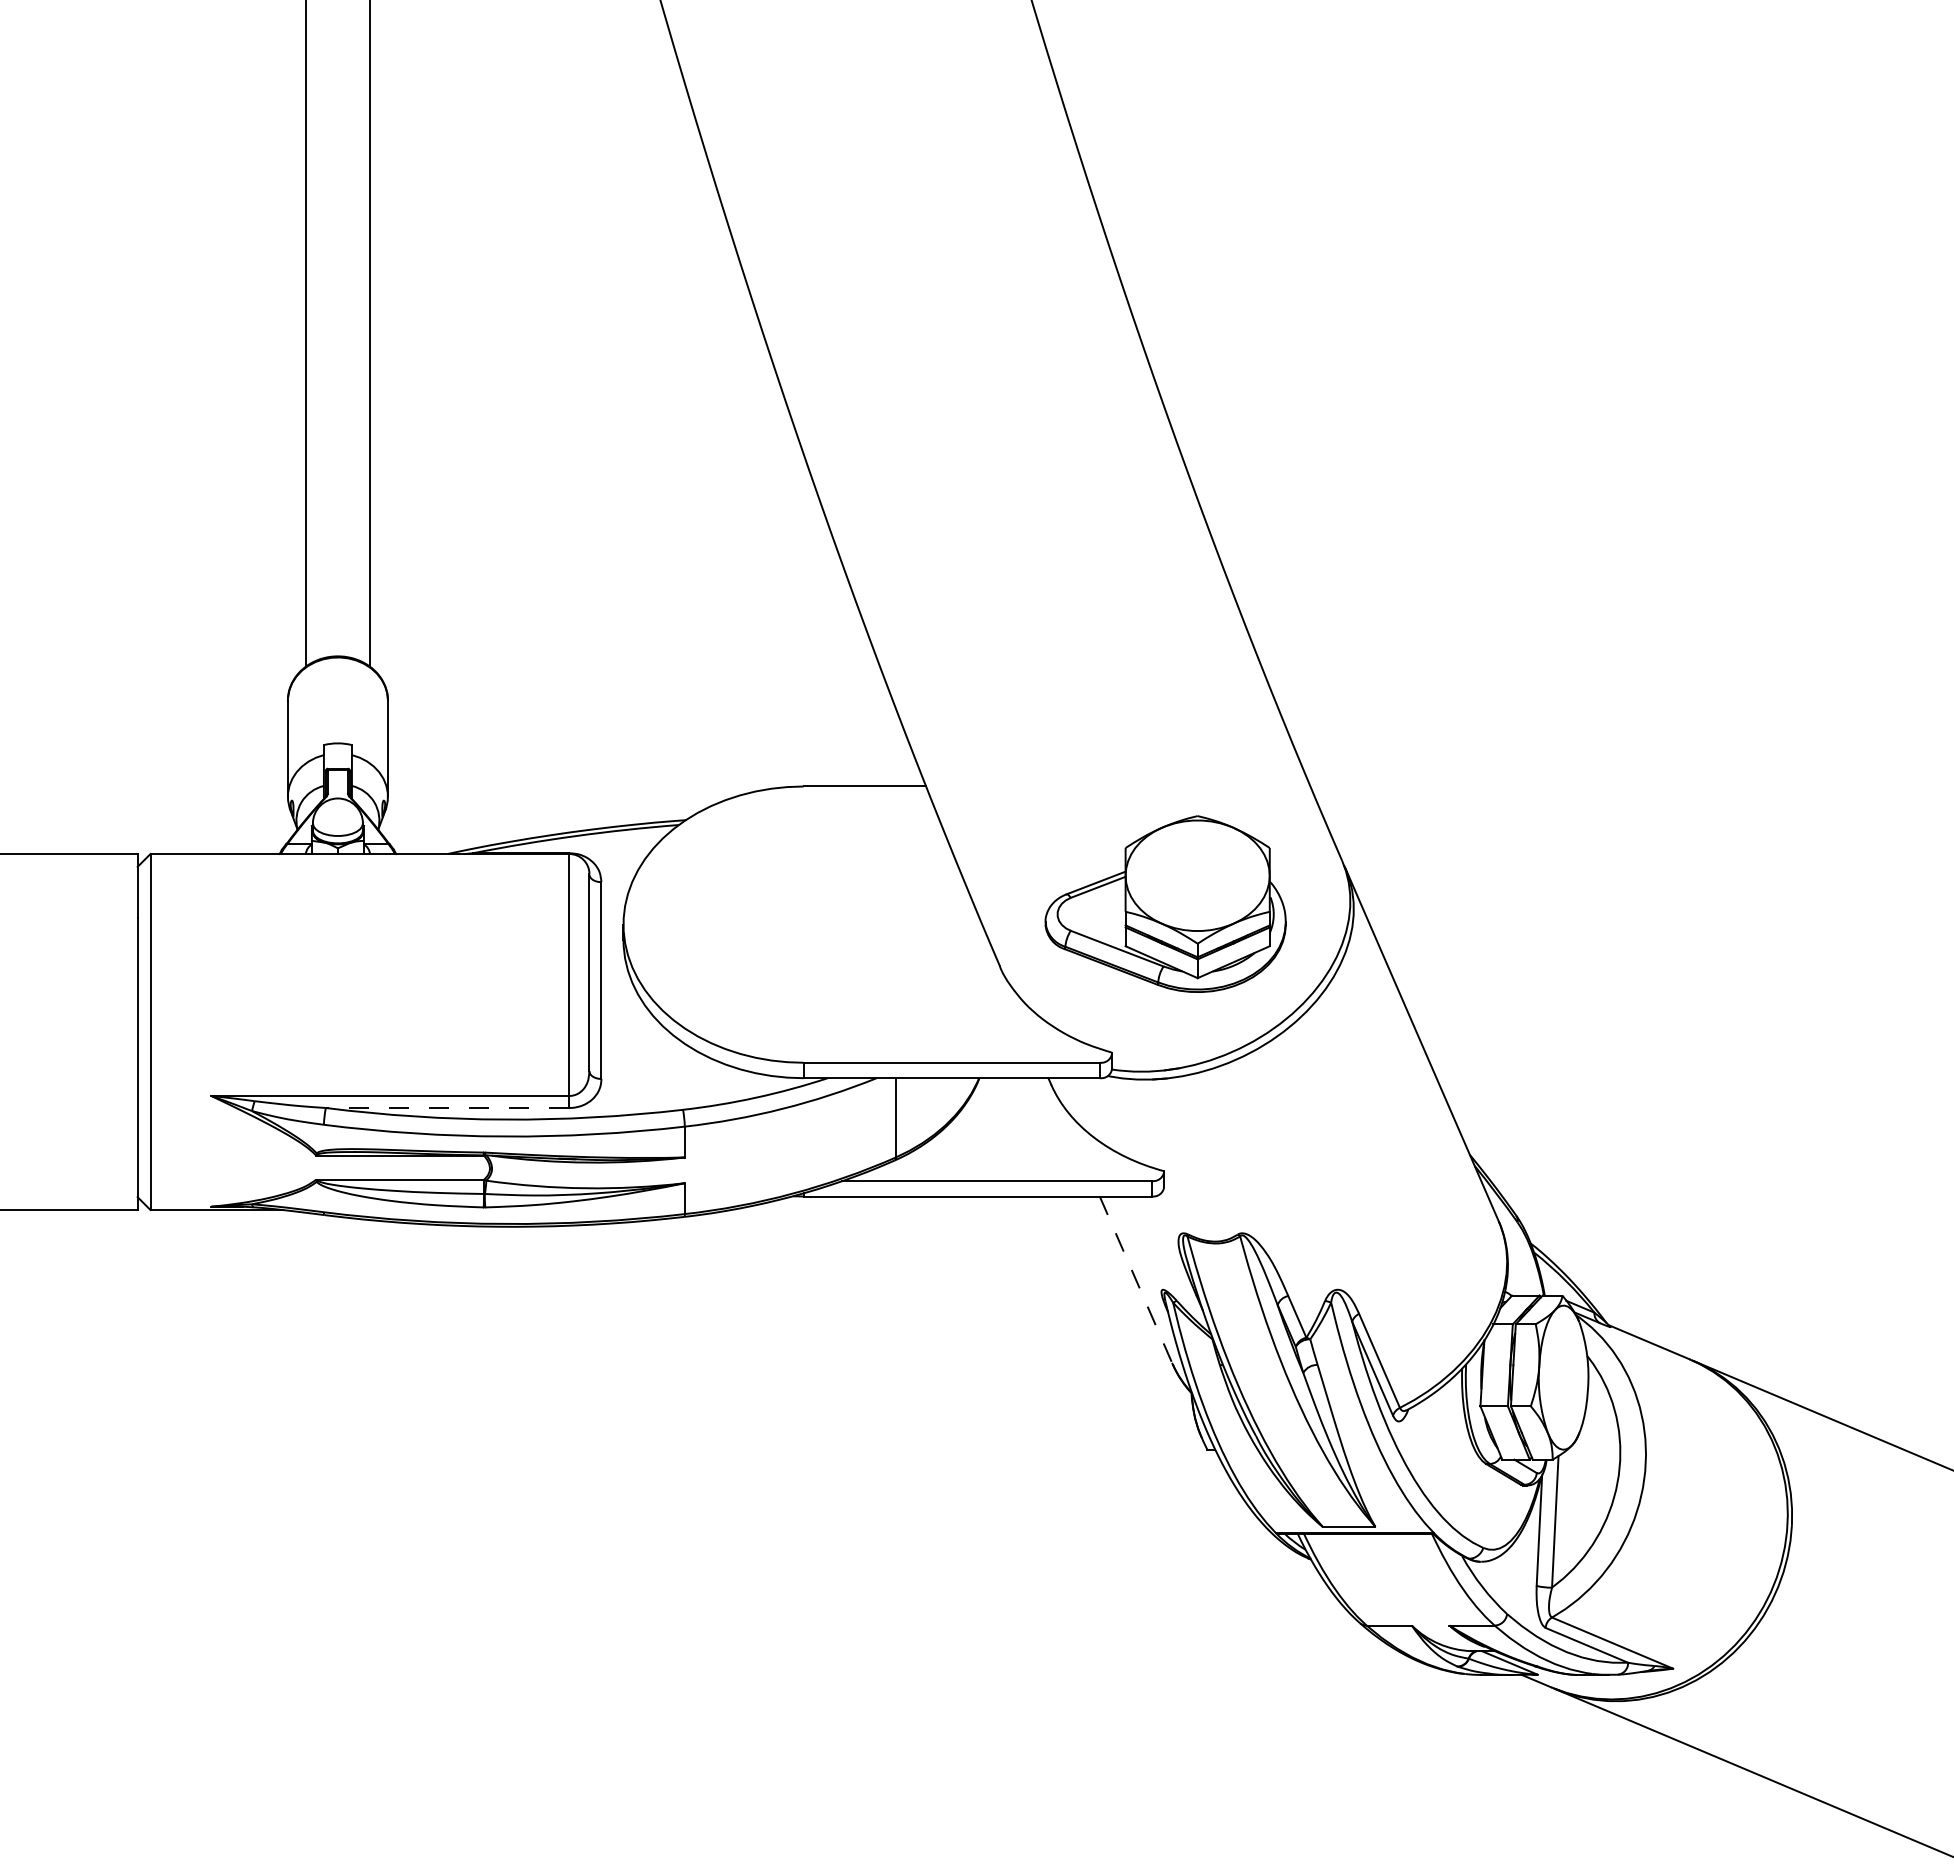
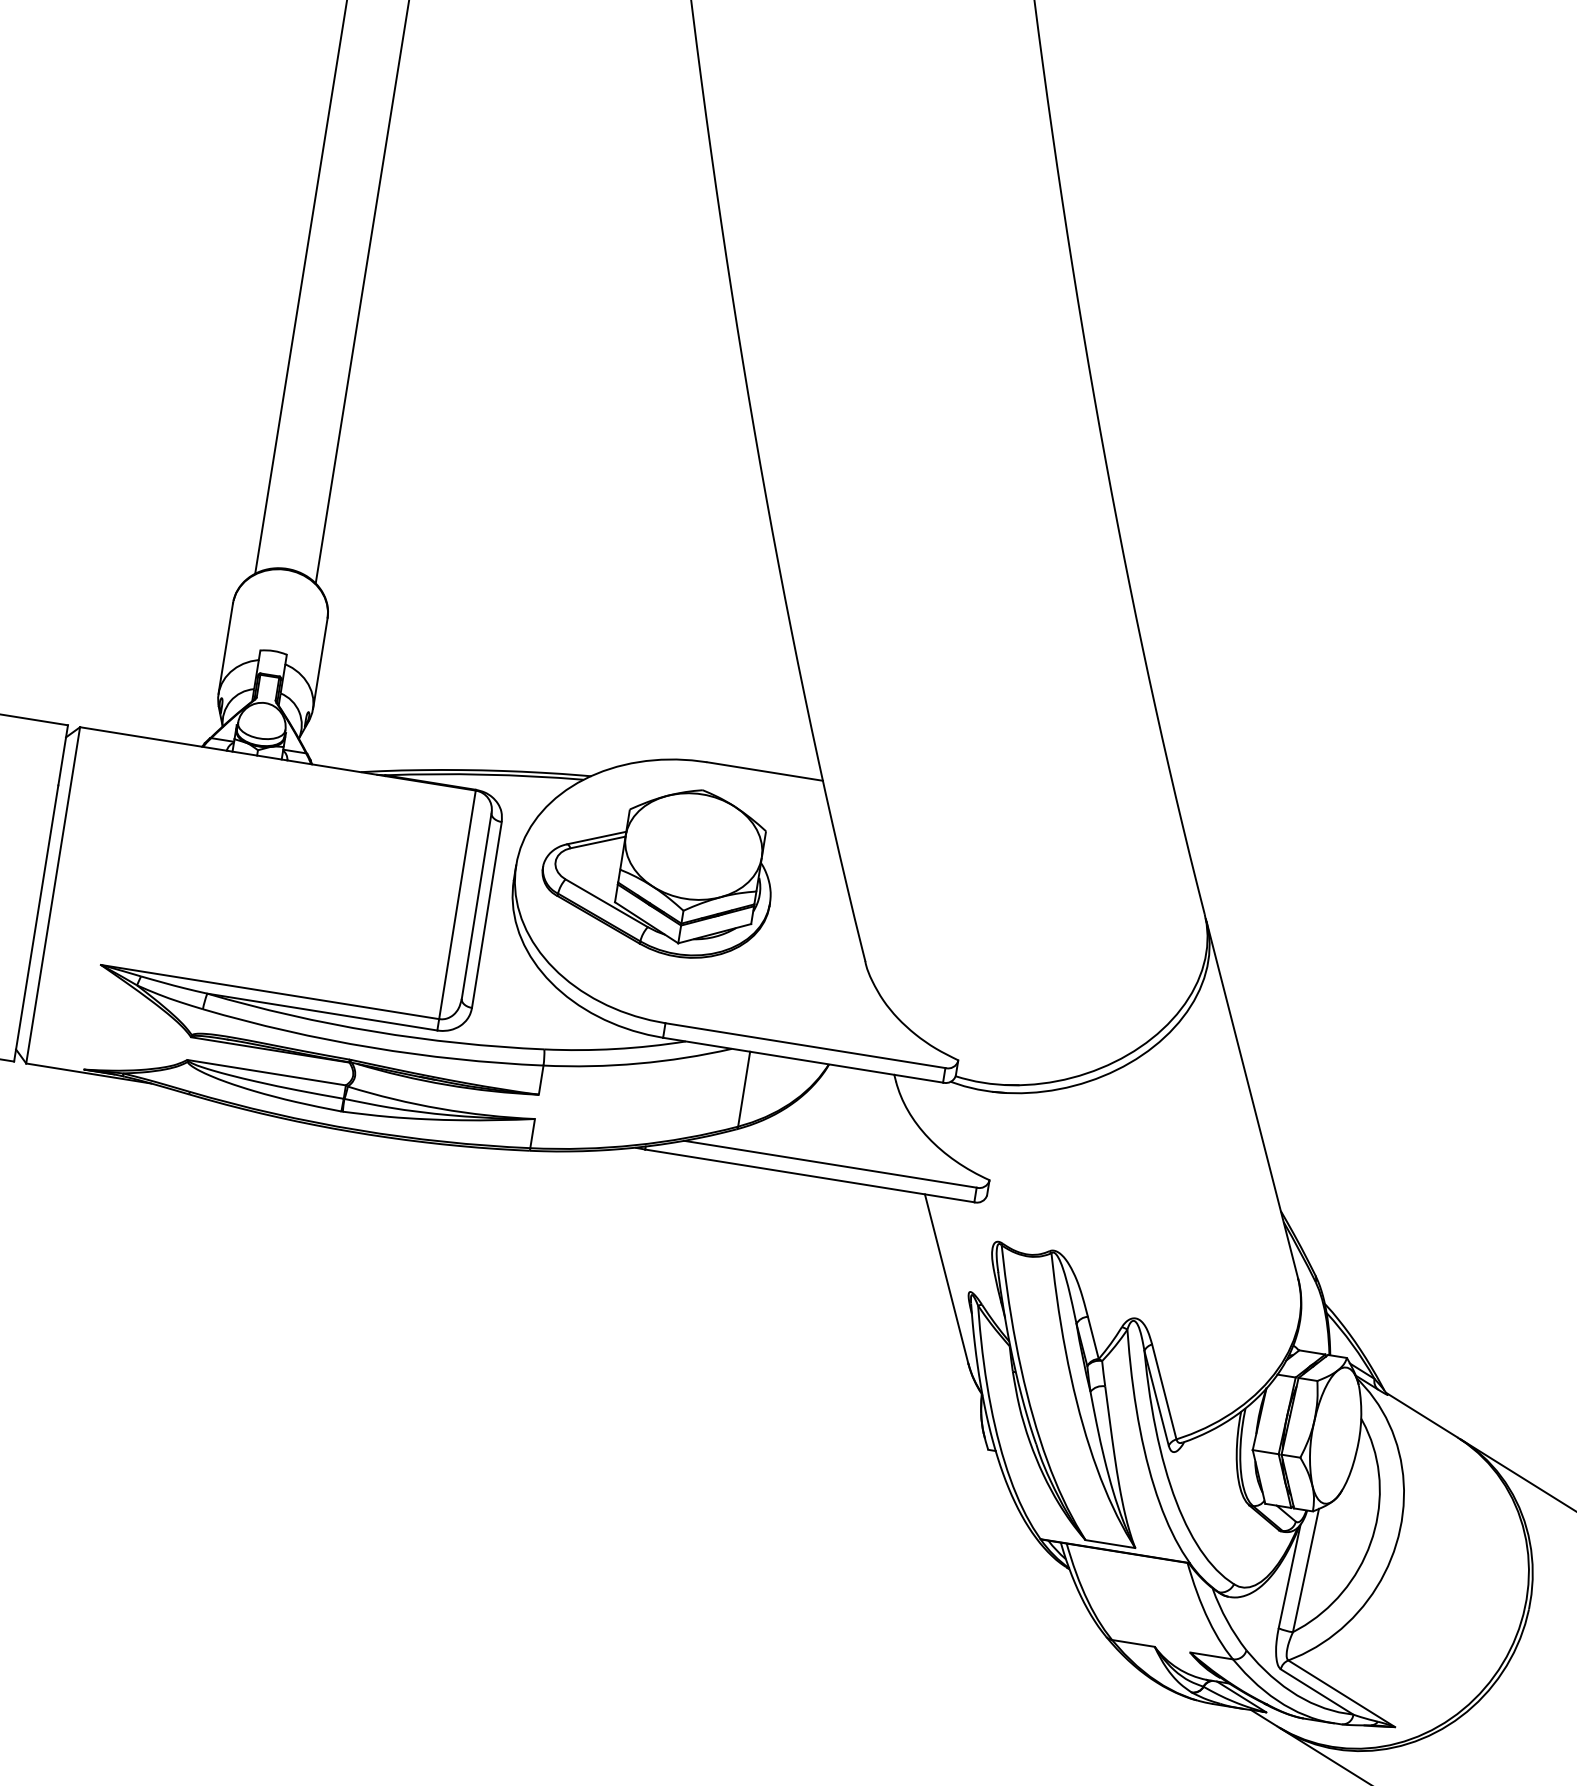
part: (1165, 903) -> (659, 867), moved
line: (447, 1107) -> (322, 1011), dashed -> solid
line: (1136, 1280) -> (946, 1279), dashed -> solid

